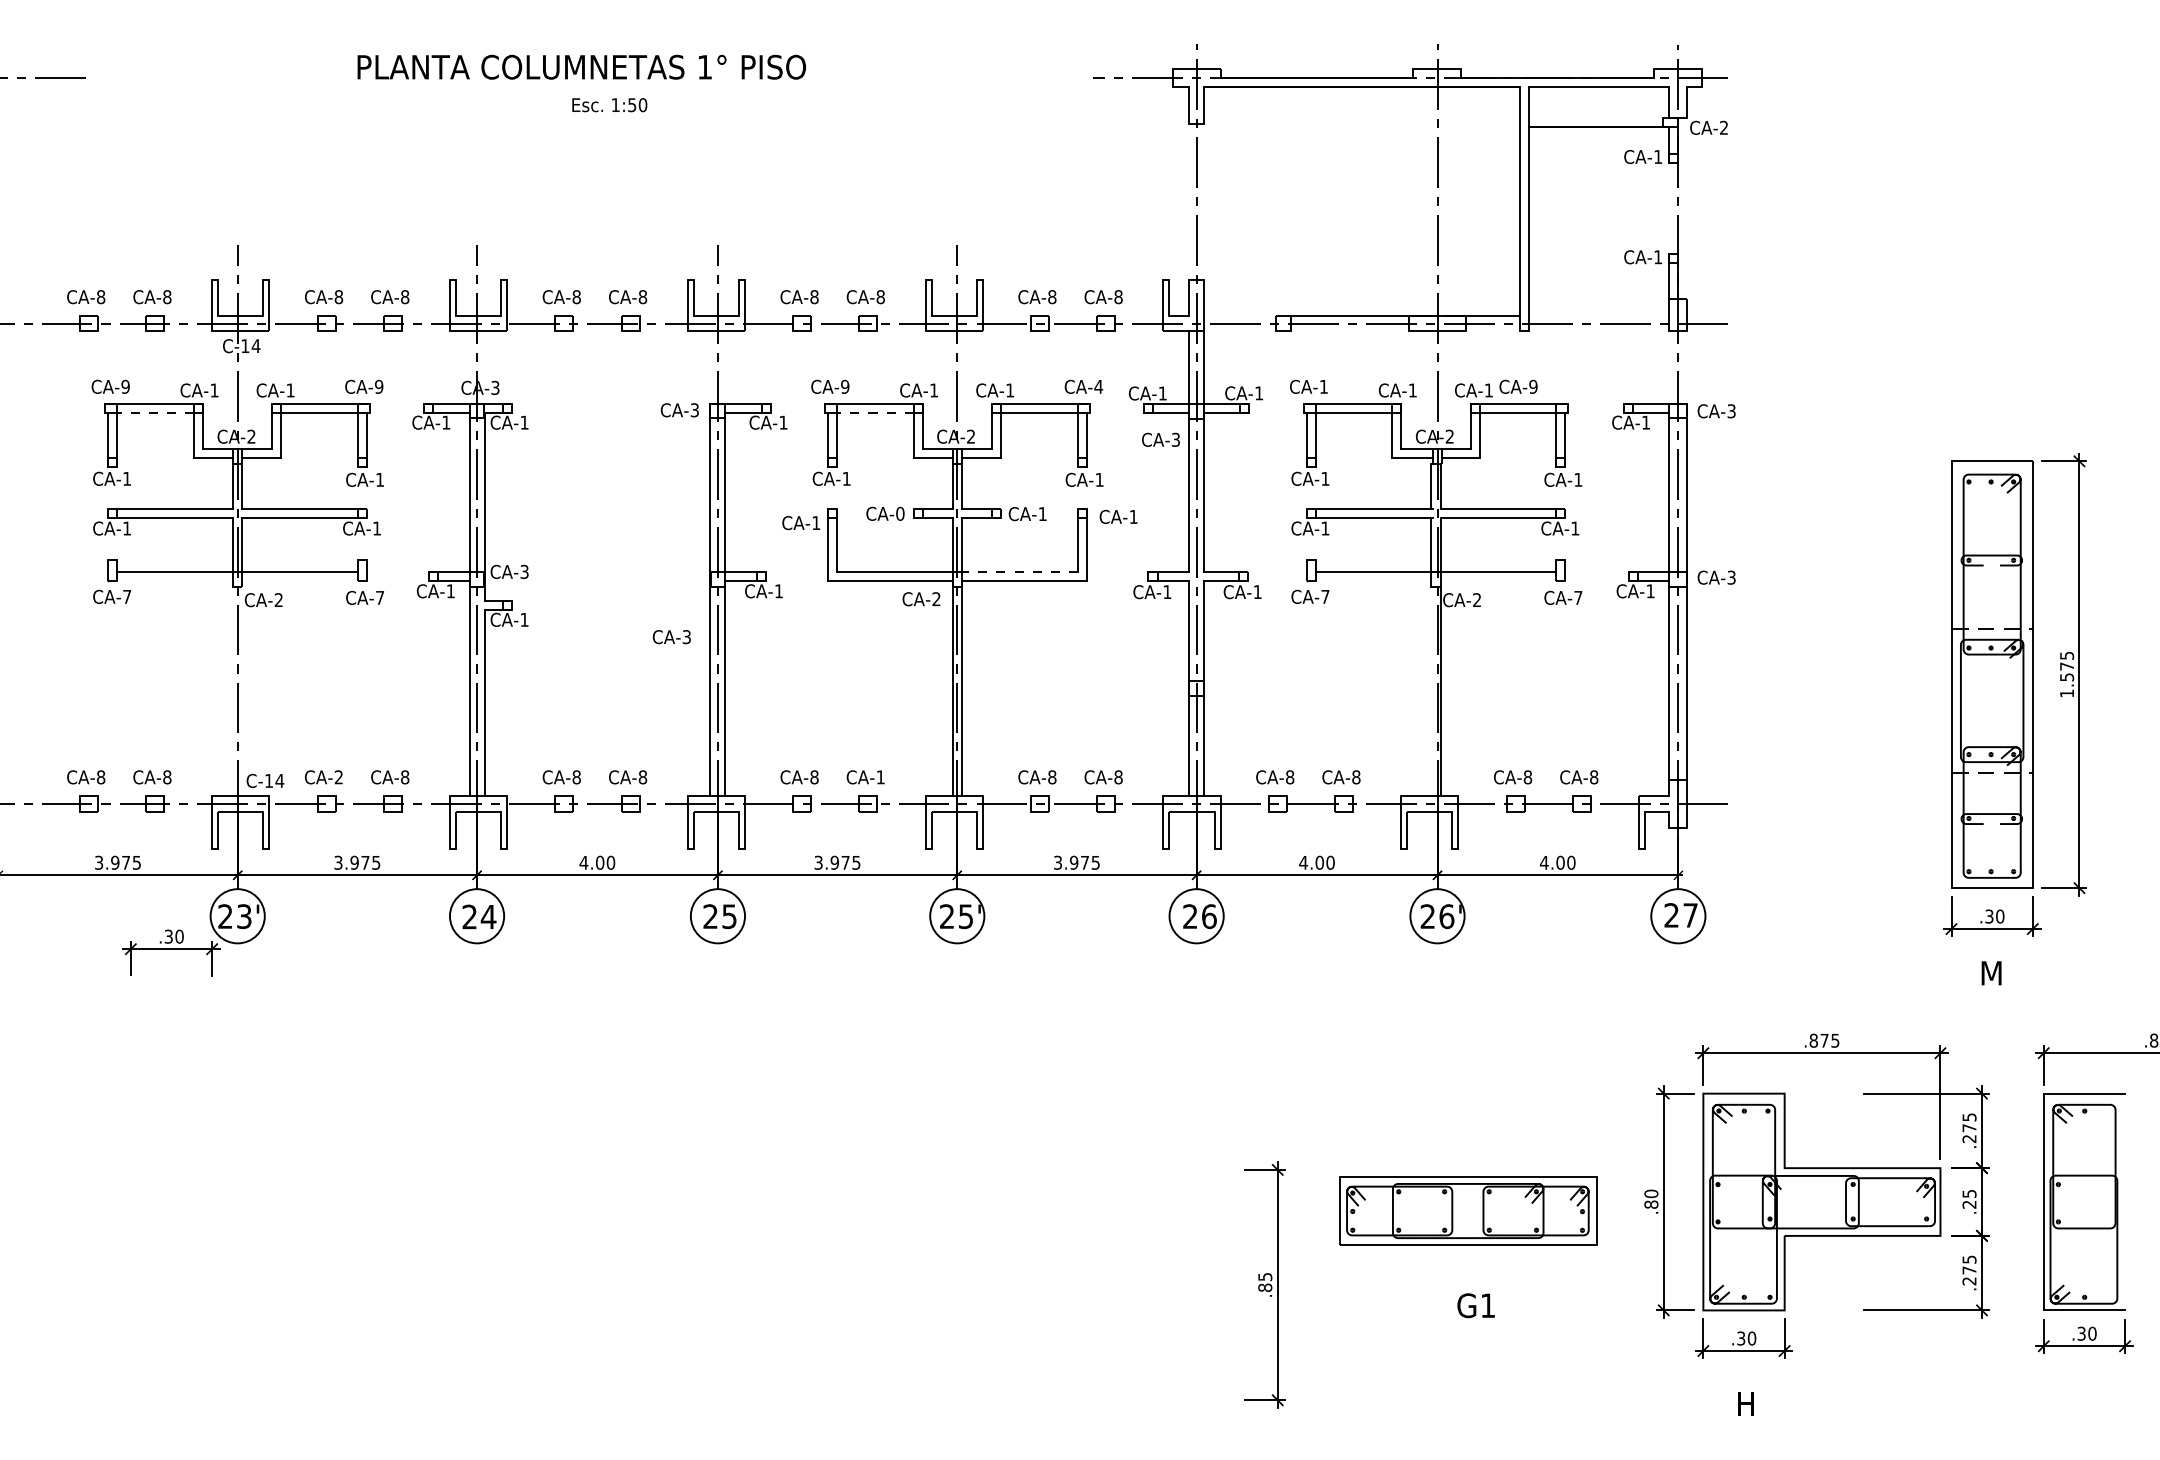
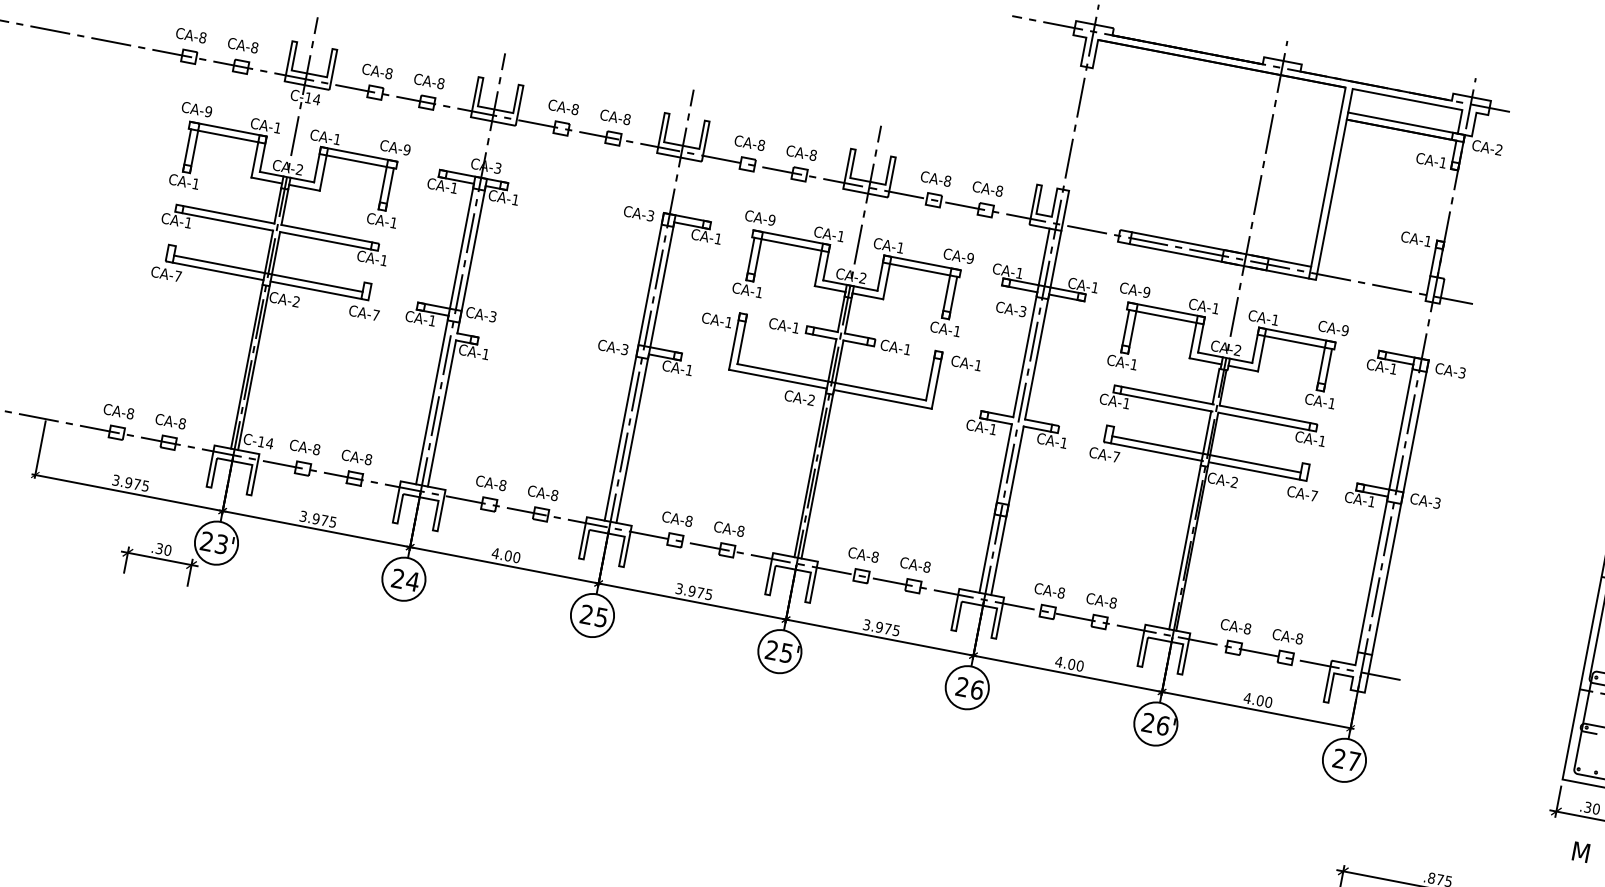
line: (1599, 117) -> (1403, 123), added
line: (1360, 331) -> (1183, 254), added
line: (1482, 331) -> (1279, 273), added
text: (1098, 386) -> (970, 258), CA-4 -> CA-9
text: (1323, 386) -> (1146, 292), CA-1 -> CA-9
text: (1518, 386) -> (1333, 328), moved
line: (155, 412) -> (228, 136), dashed -> solid
line: (874, 412) -> (791, 244), dashed -> solid
text: (900, 513) -> (796, 327), CA-0 -> CA-1
line: (1019, 572) -> (880, 391), dashed -> solid
line: (175, 581) -> (218, 271), added
line: (300, 581) -> (316, 290), added
line: (1373, 581) -> (1156, 452), added
line: (1499, 581) -> (1254, 471), added
text: (671, 637) -> (612, 347), moved
line: (233, 691) -> (247, 366), added
line: (242, 691) -> (254, 367), added
line: (1431, 691) -> (1185, 547), added
text: (338, 777) -> (316, 449), CA-2 -> CA-8
text: (880, 777) -> (740, 531), CA-1 -> CA-8

